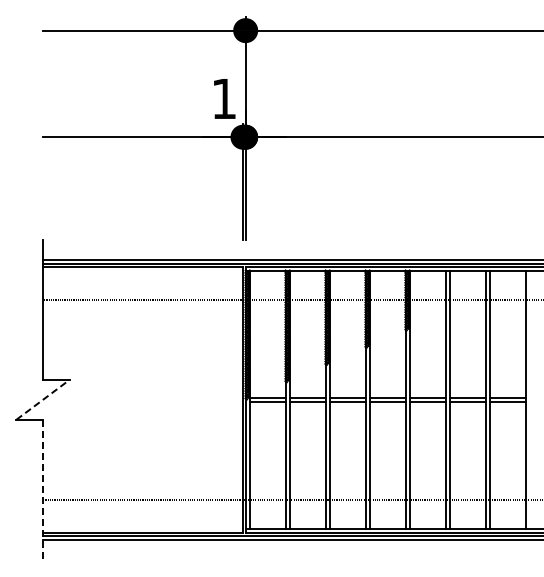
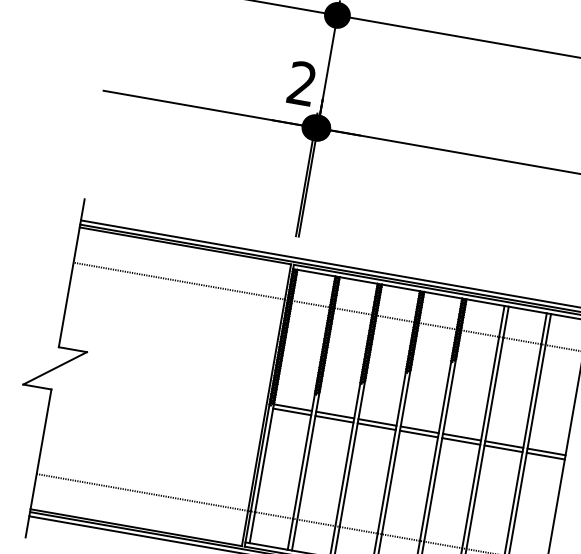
text: (223, 98) -> (301, 83), 1 -> 2
line: (43, 399) -> (55, 368), dashed -> solid
line: (43, 489) -> (39, 463), dashed -> solid

